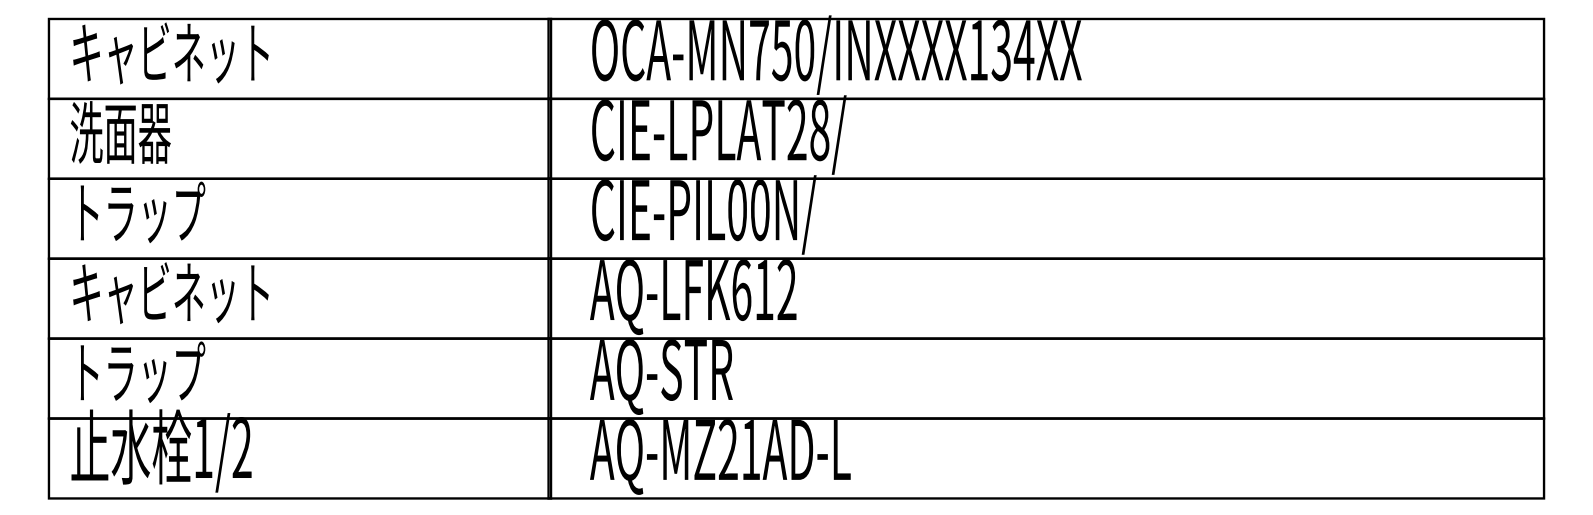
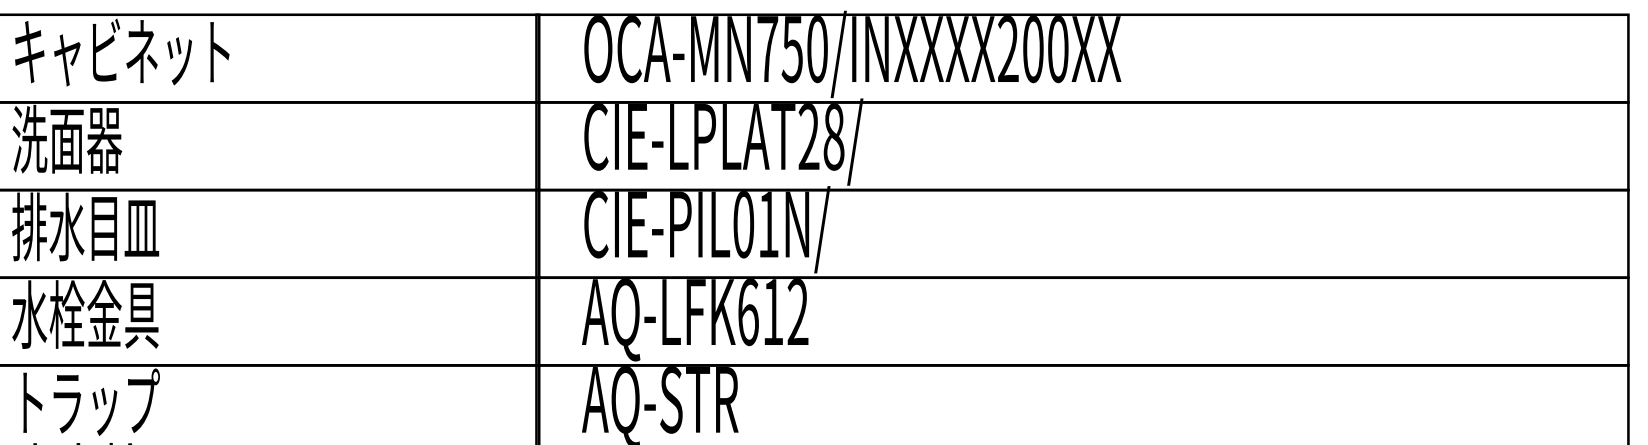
text: (1001, 50) -> (1033, 49), OCA-MN750/INXXXX134XX -> OCA-MN750/INXXXX200XX
text: (760, 210) -> (768, 224), CIE-PIL00N/ -> CIE-PIL01N/
text: (137, 212) -> (85, 227), トラップ -> 排水目皿
text: (169, 292) -> (120, 314), キャビネット -> 水栓金具

